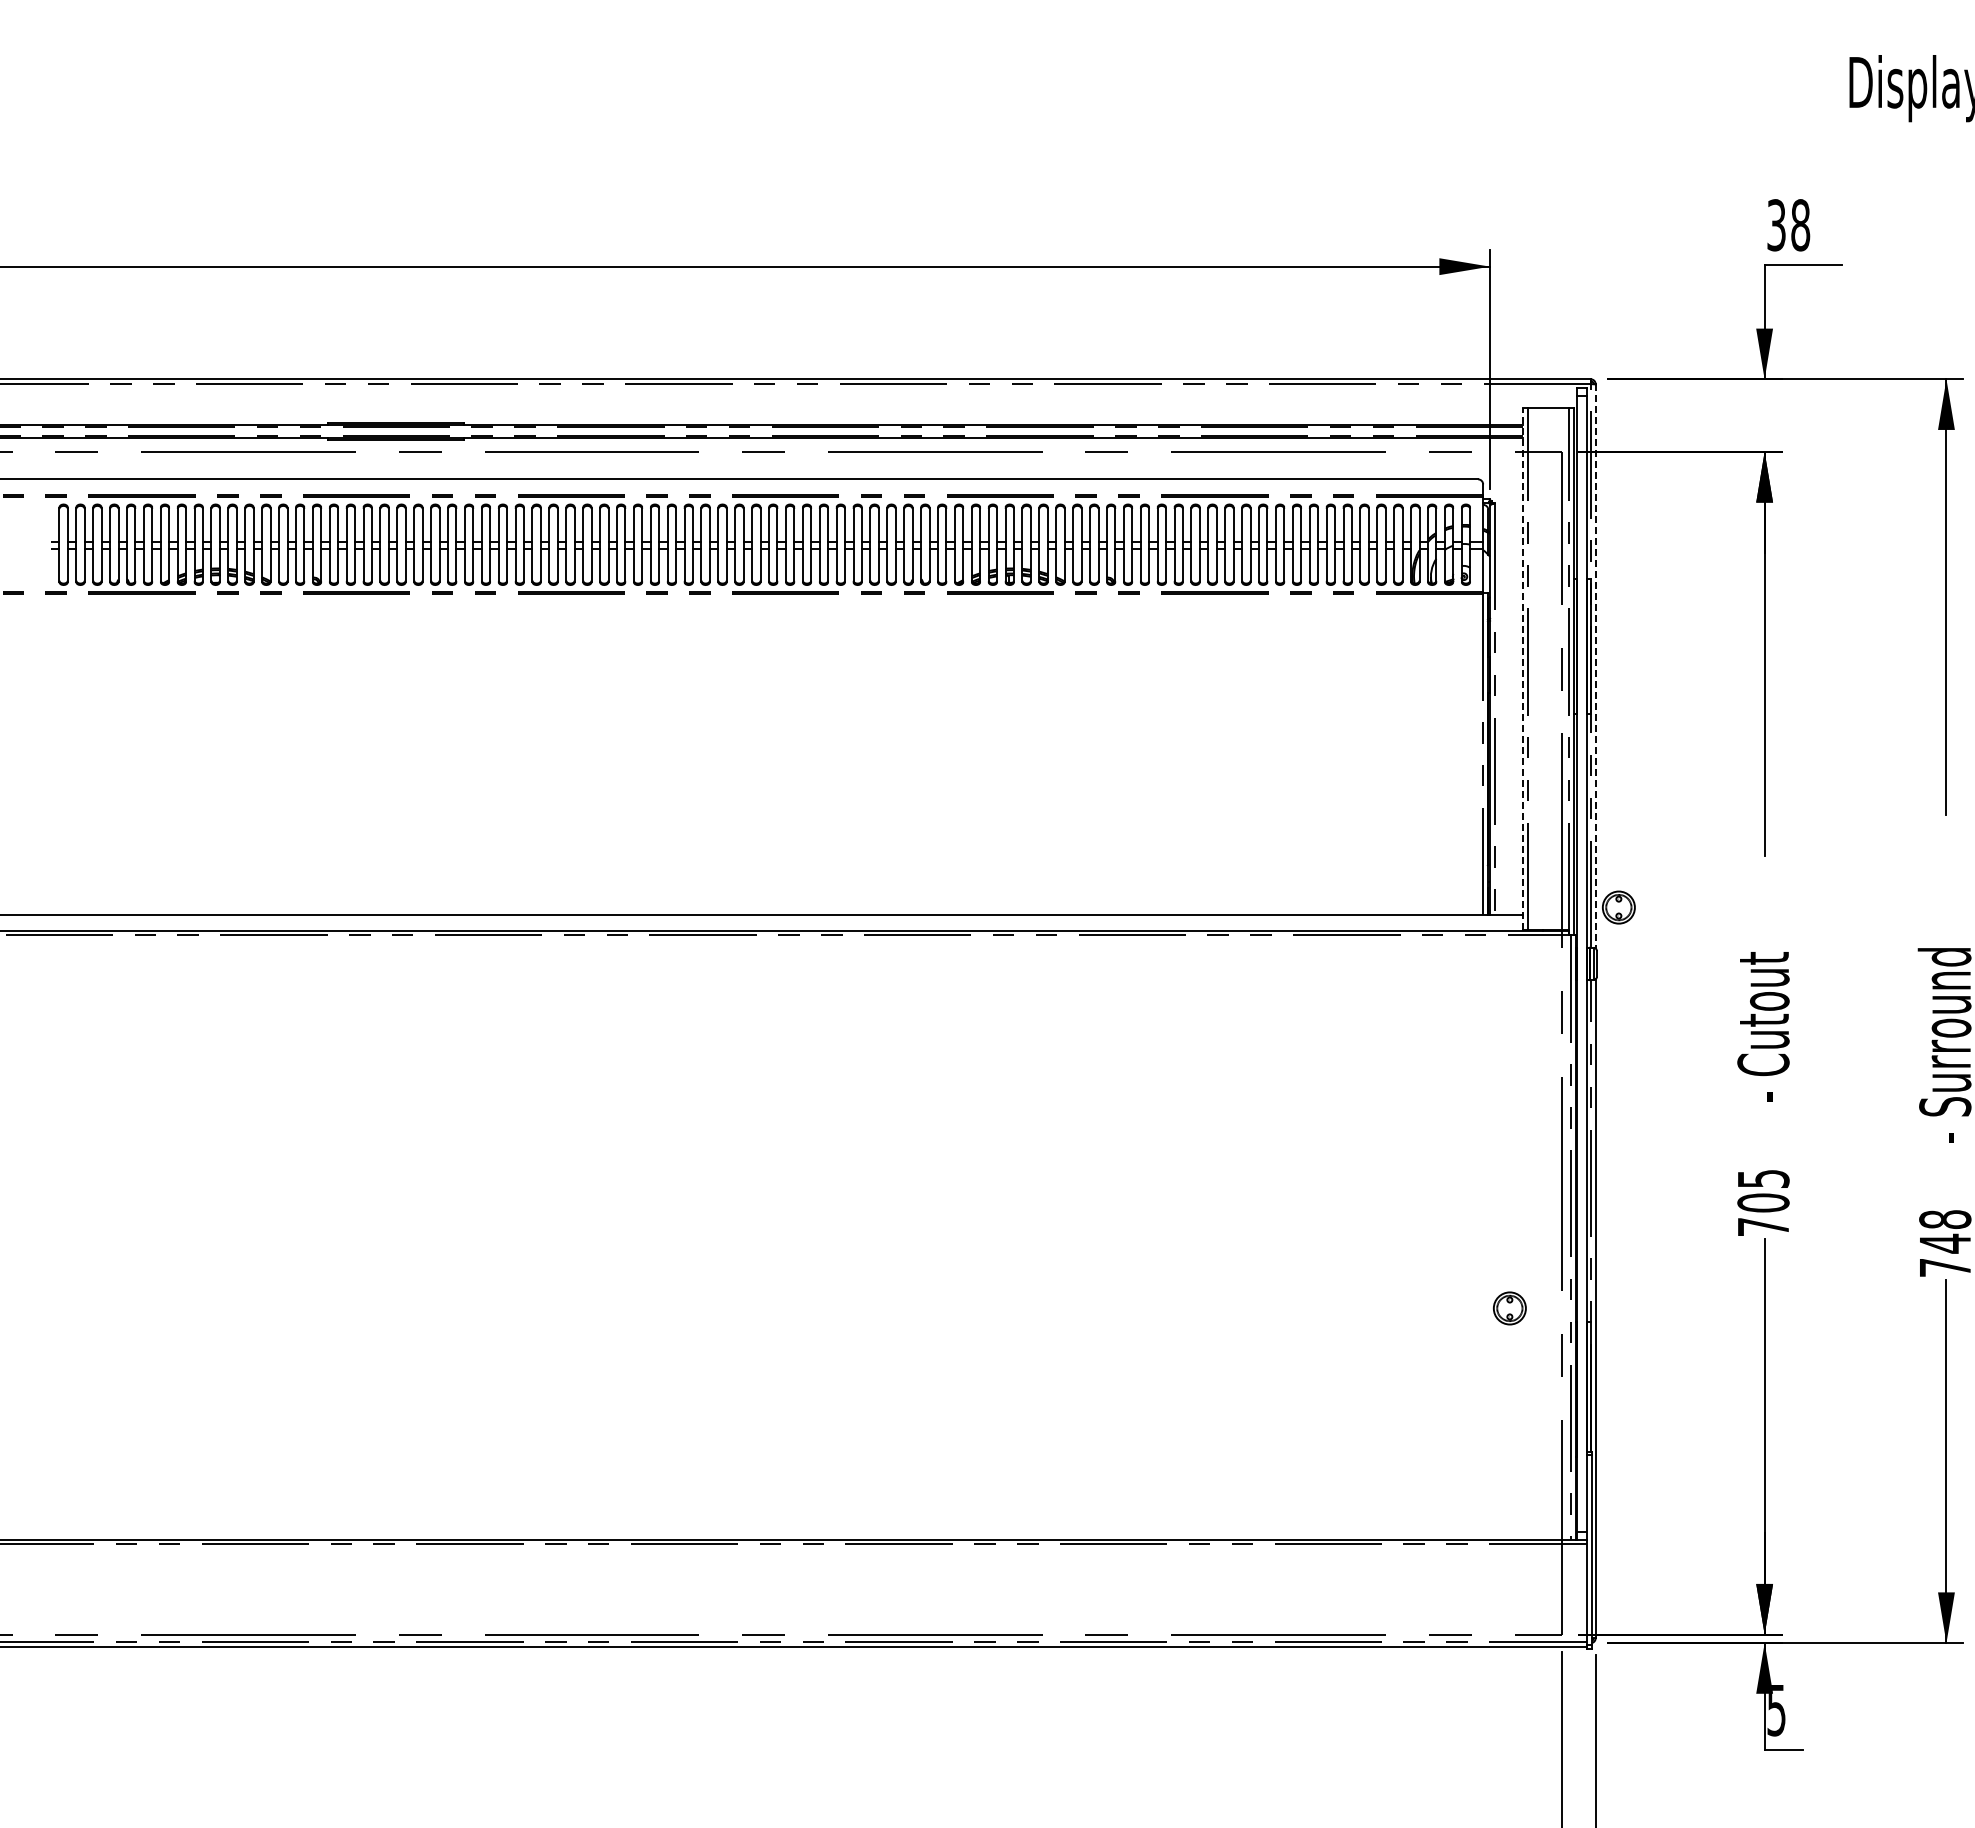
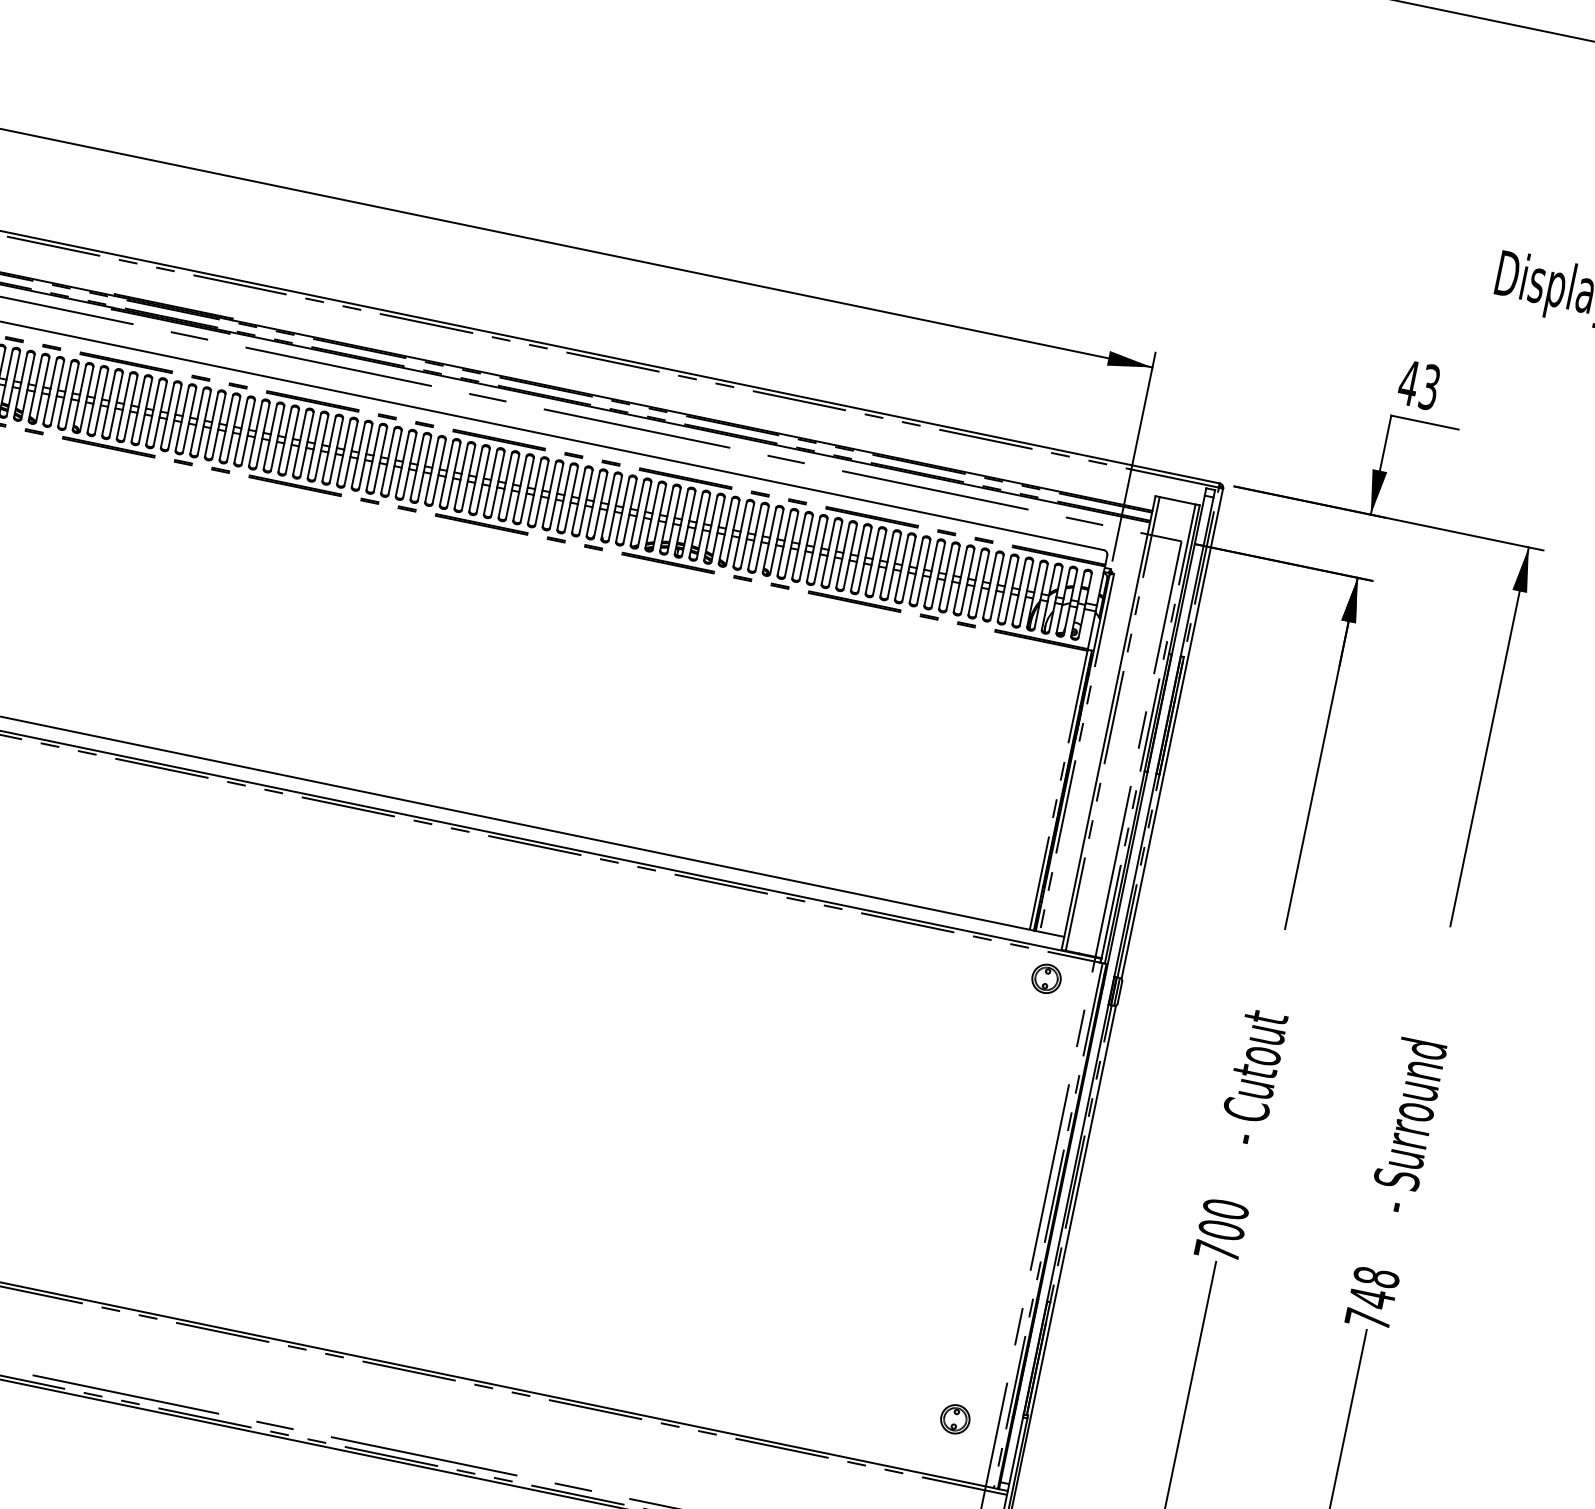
text: (1788, 225) -> (1419, 385), 38 -> 43
line: (1595, 666) -> (1172, 733), dashed -> solid
line: (1522, 668) -> (1108, 722), dashed -> solid
part: (1618, 907) -> (1046, 978), moved
text: (1763, 1178) -> (1226, 1208), 705 -> 700
part: (1509, 1308) -> (955, 1419), moved

